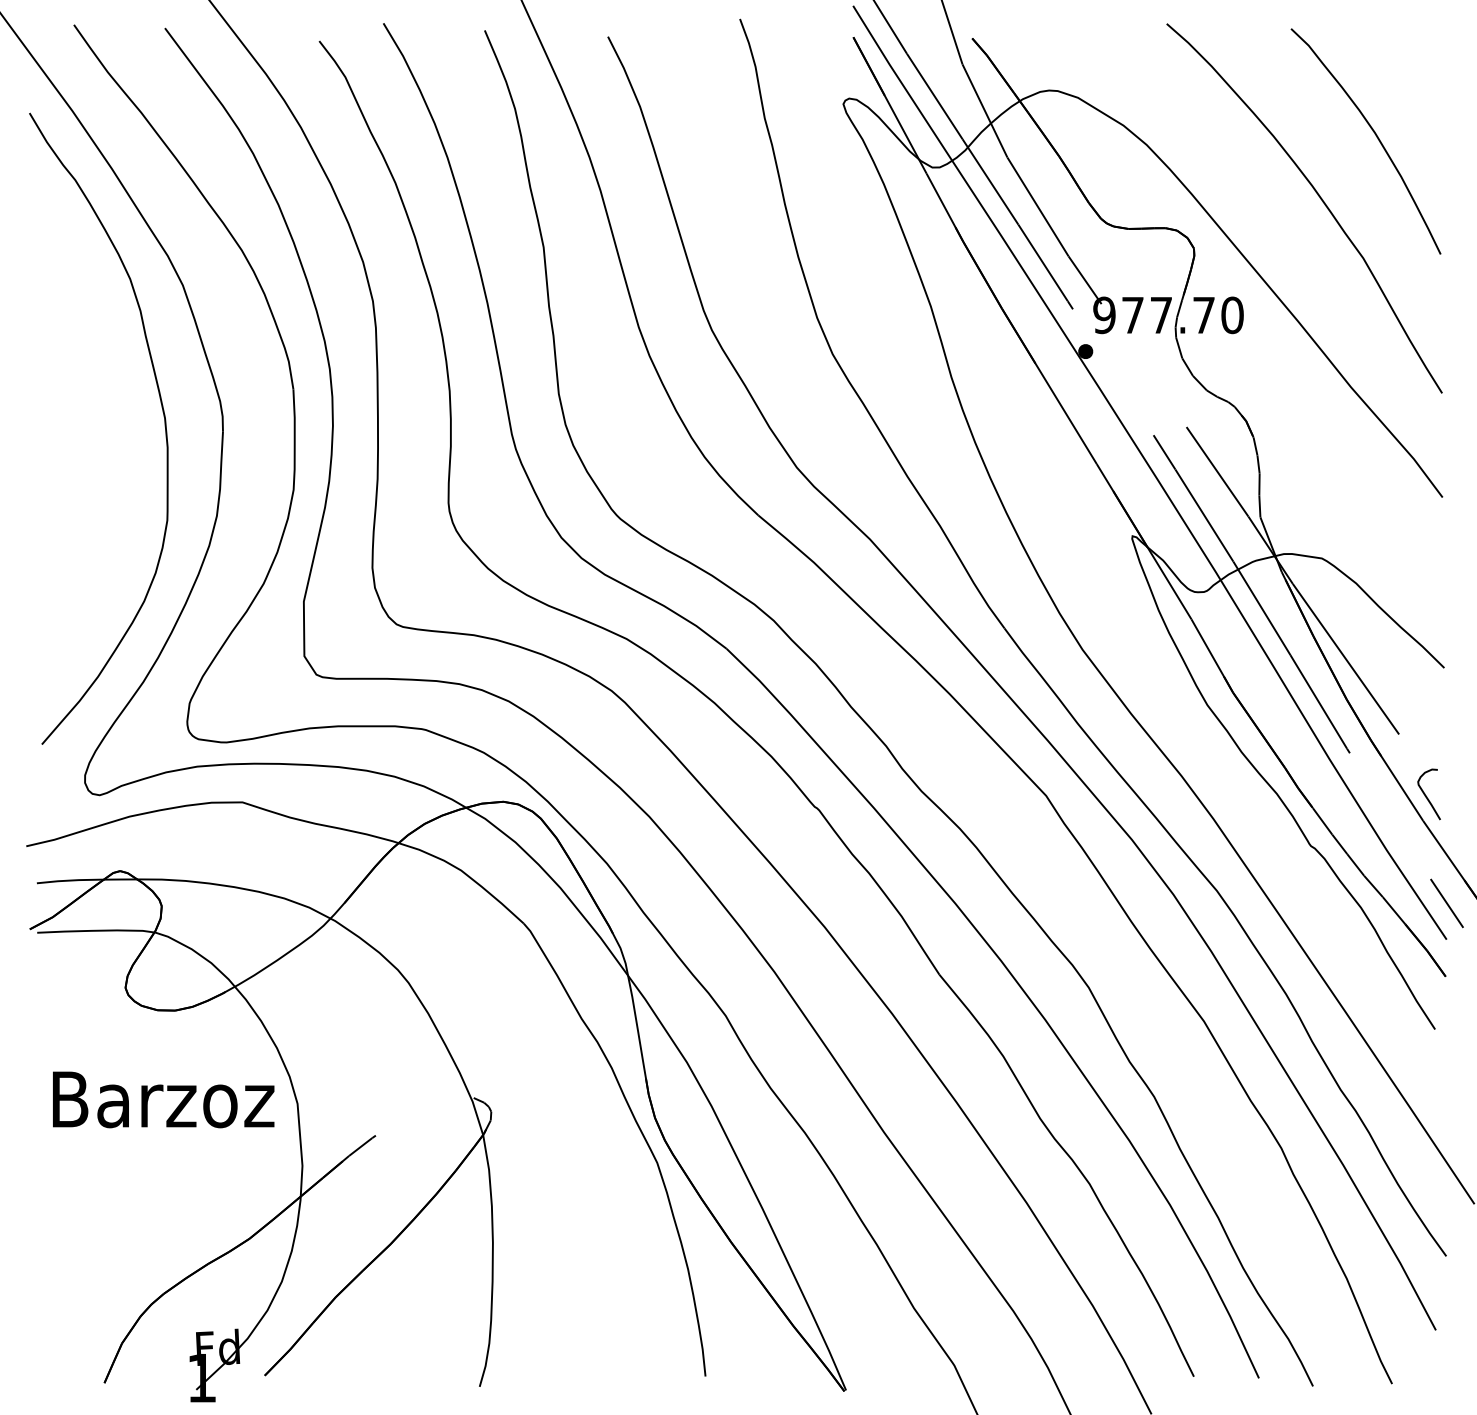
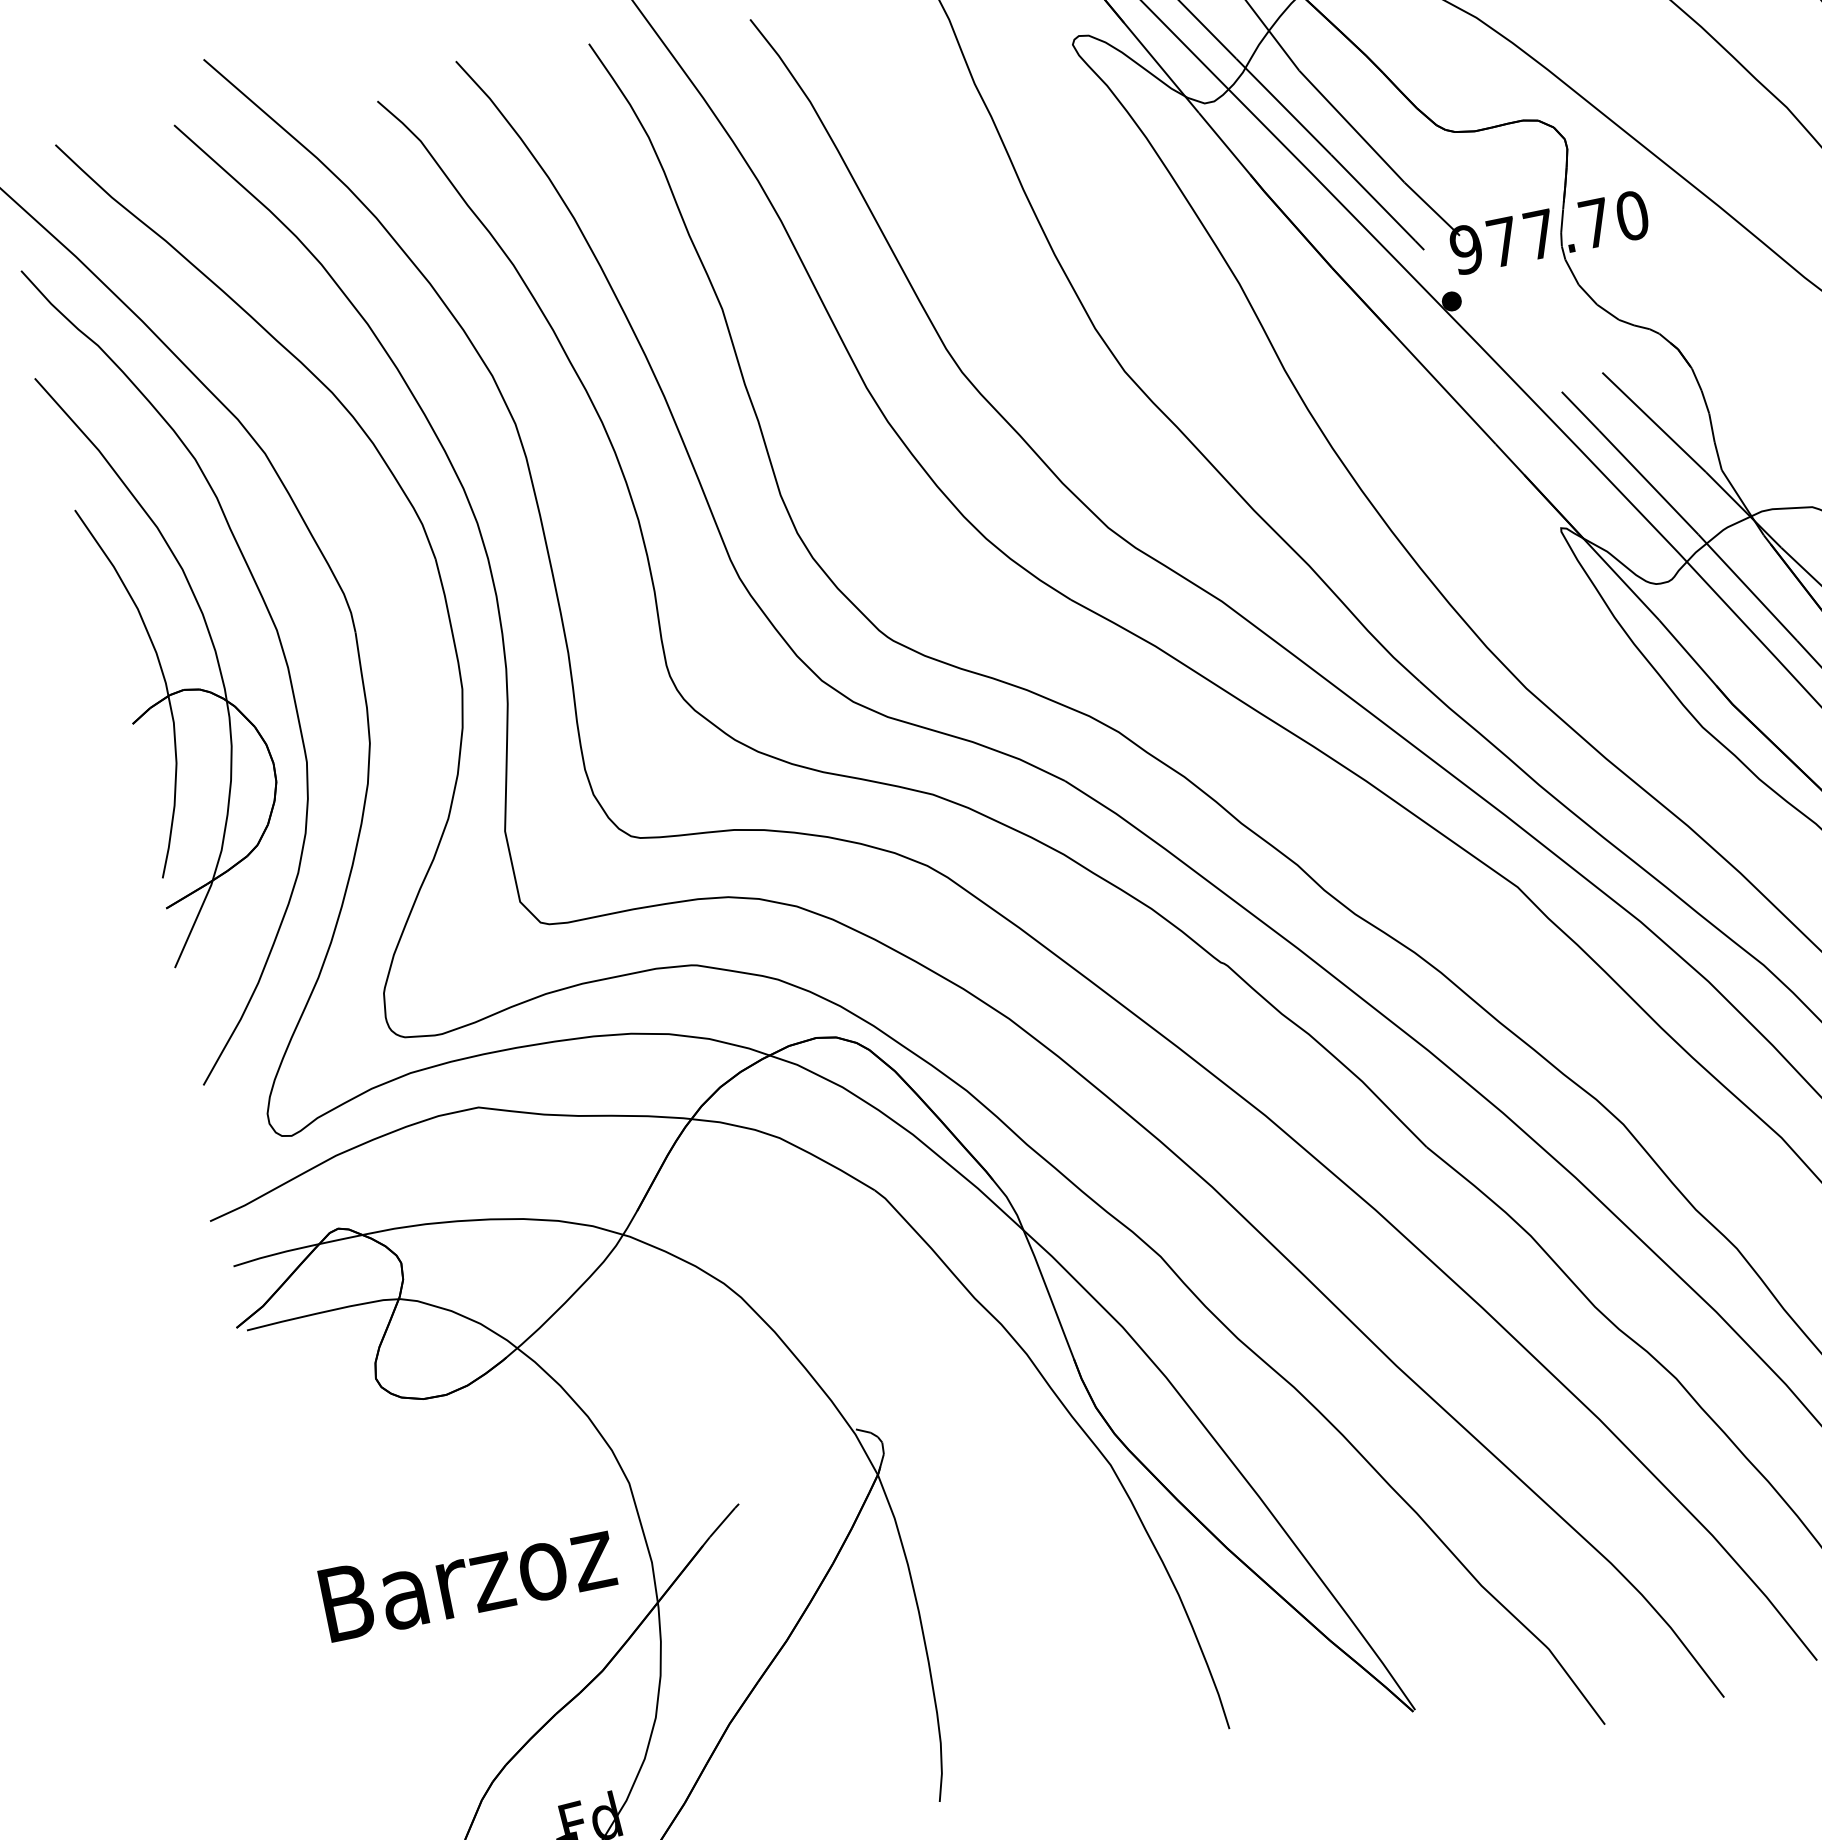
part: (74, 425) -> (161, 663), added
text: (163, 1099) -> (467, 1577), moved

